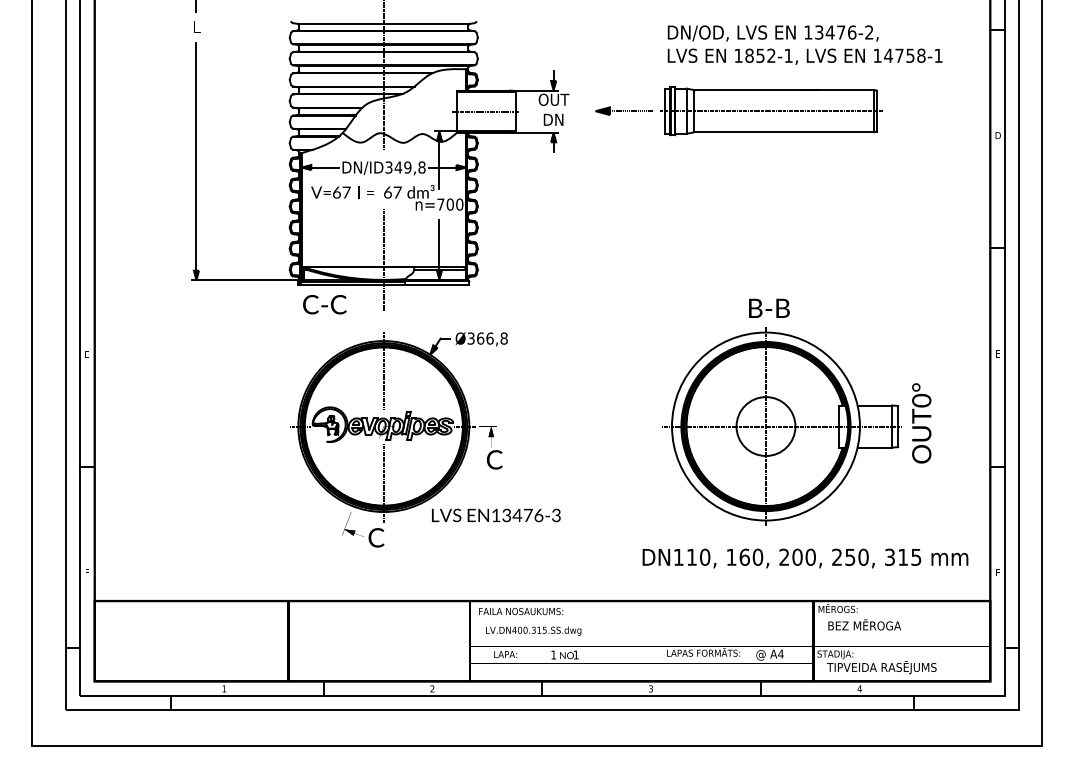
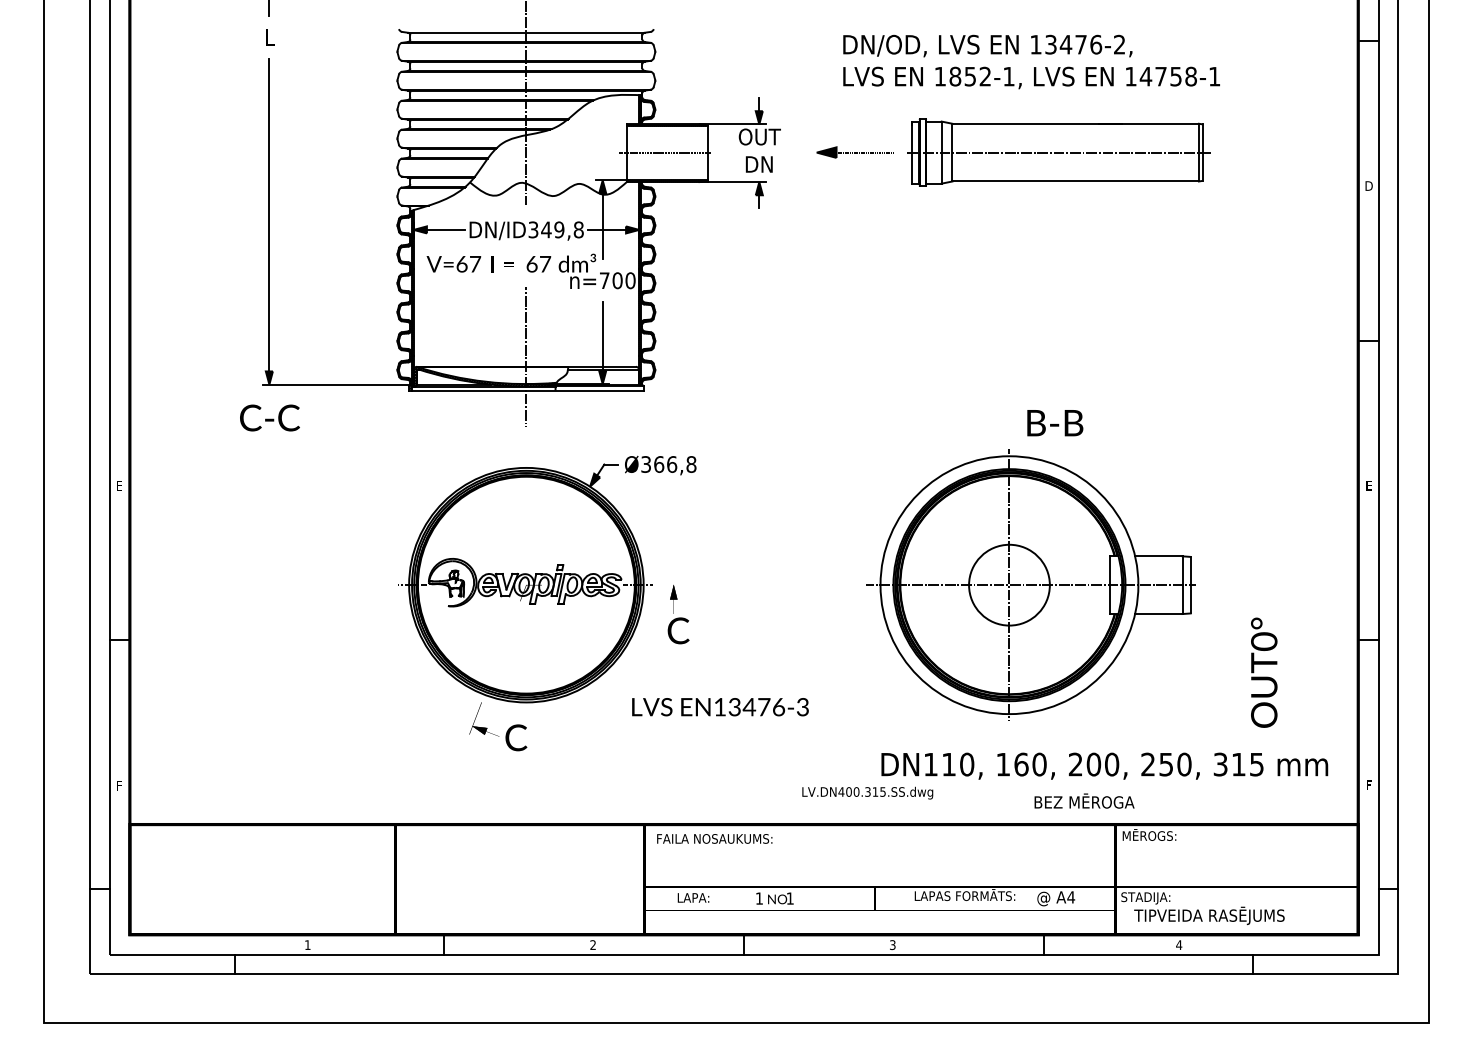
text: (804, 44) -> (1030, 61), moved
text: (324, 304) -> (269, 417), moved
line: (383, 370) -> (525, 508), removed
text: (921, 423) -> (1263, 672), moved
part: (781, 426) -> (1030, 585), moved
line: (383, 483) -> (525, 663), removed
text: (496, 515) -> (720, 707), moved
text: (864, 624) -> (1084, 800), moved
text: (533, 630) -> (867, 792), moved

